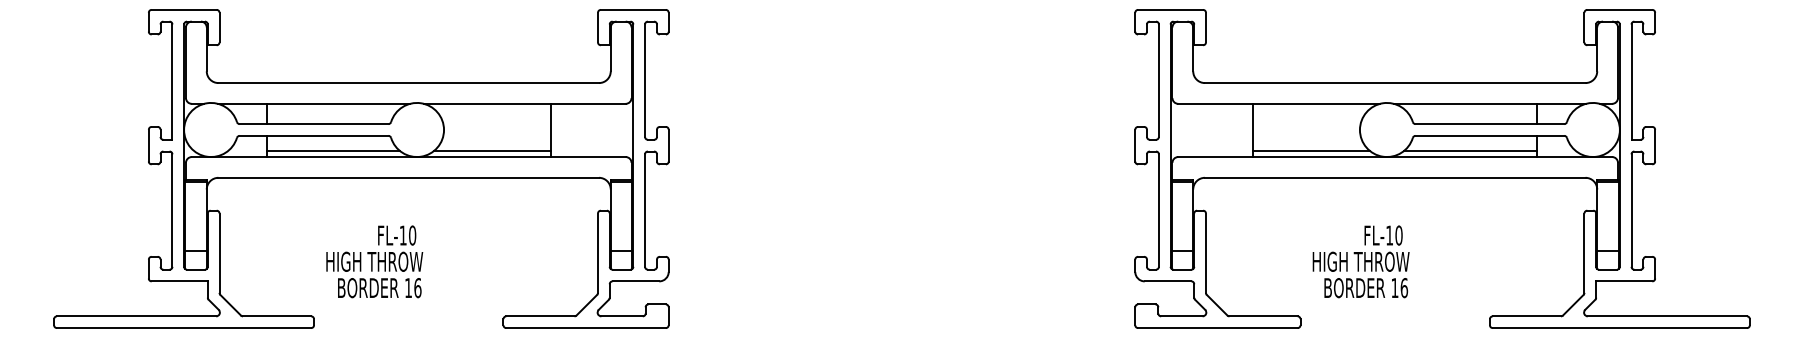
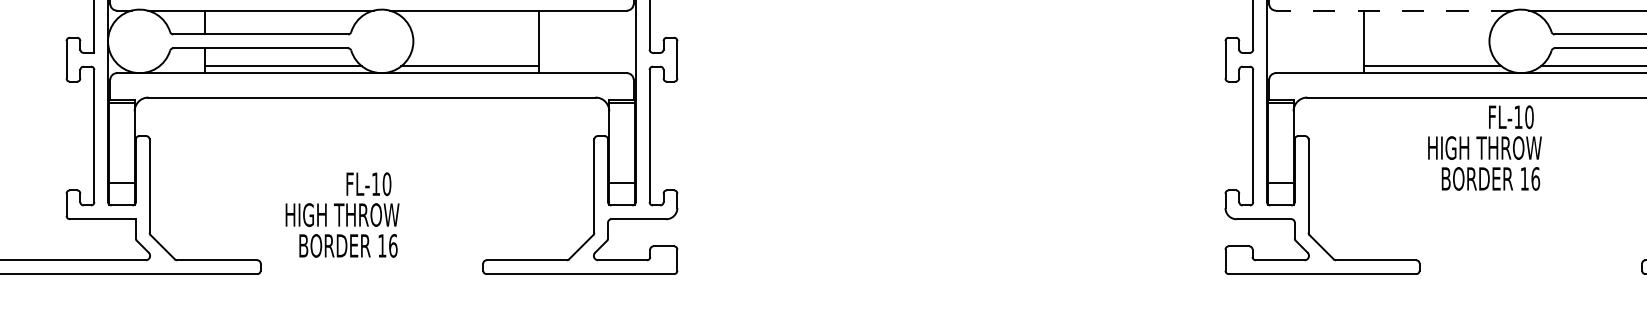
line: (1279, 103) -> (1394, 10), solid -> dashed
text: (374, 261) -> (342, 214), moved
text: (1360, 261) -> (1484, 147), moved

